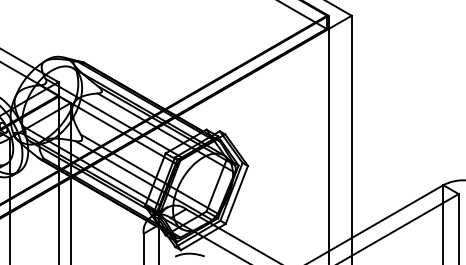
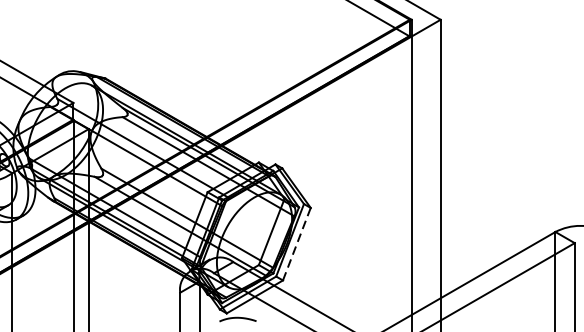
line: (236, 194) -> (296, 243), solid -> dashed

